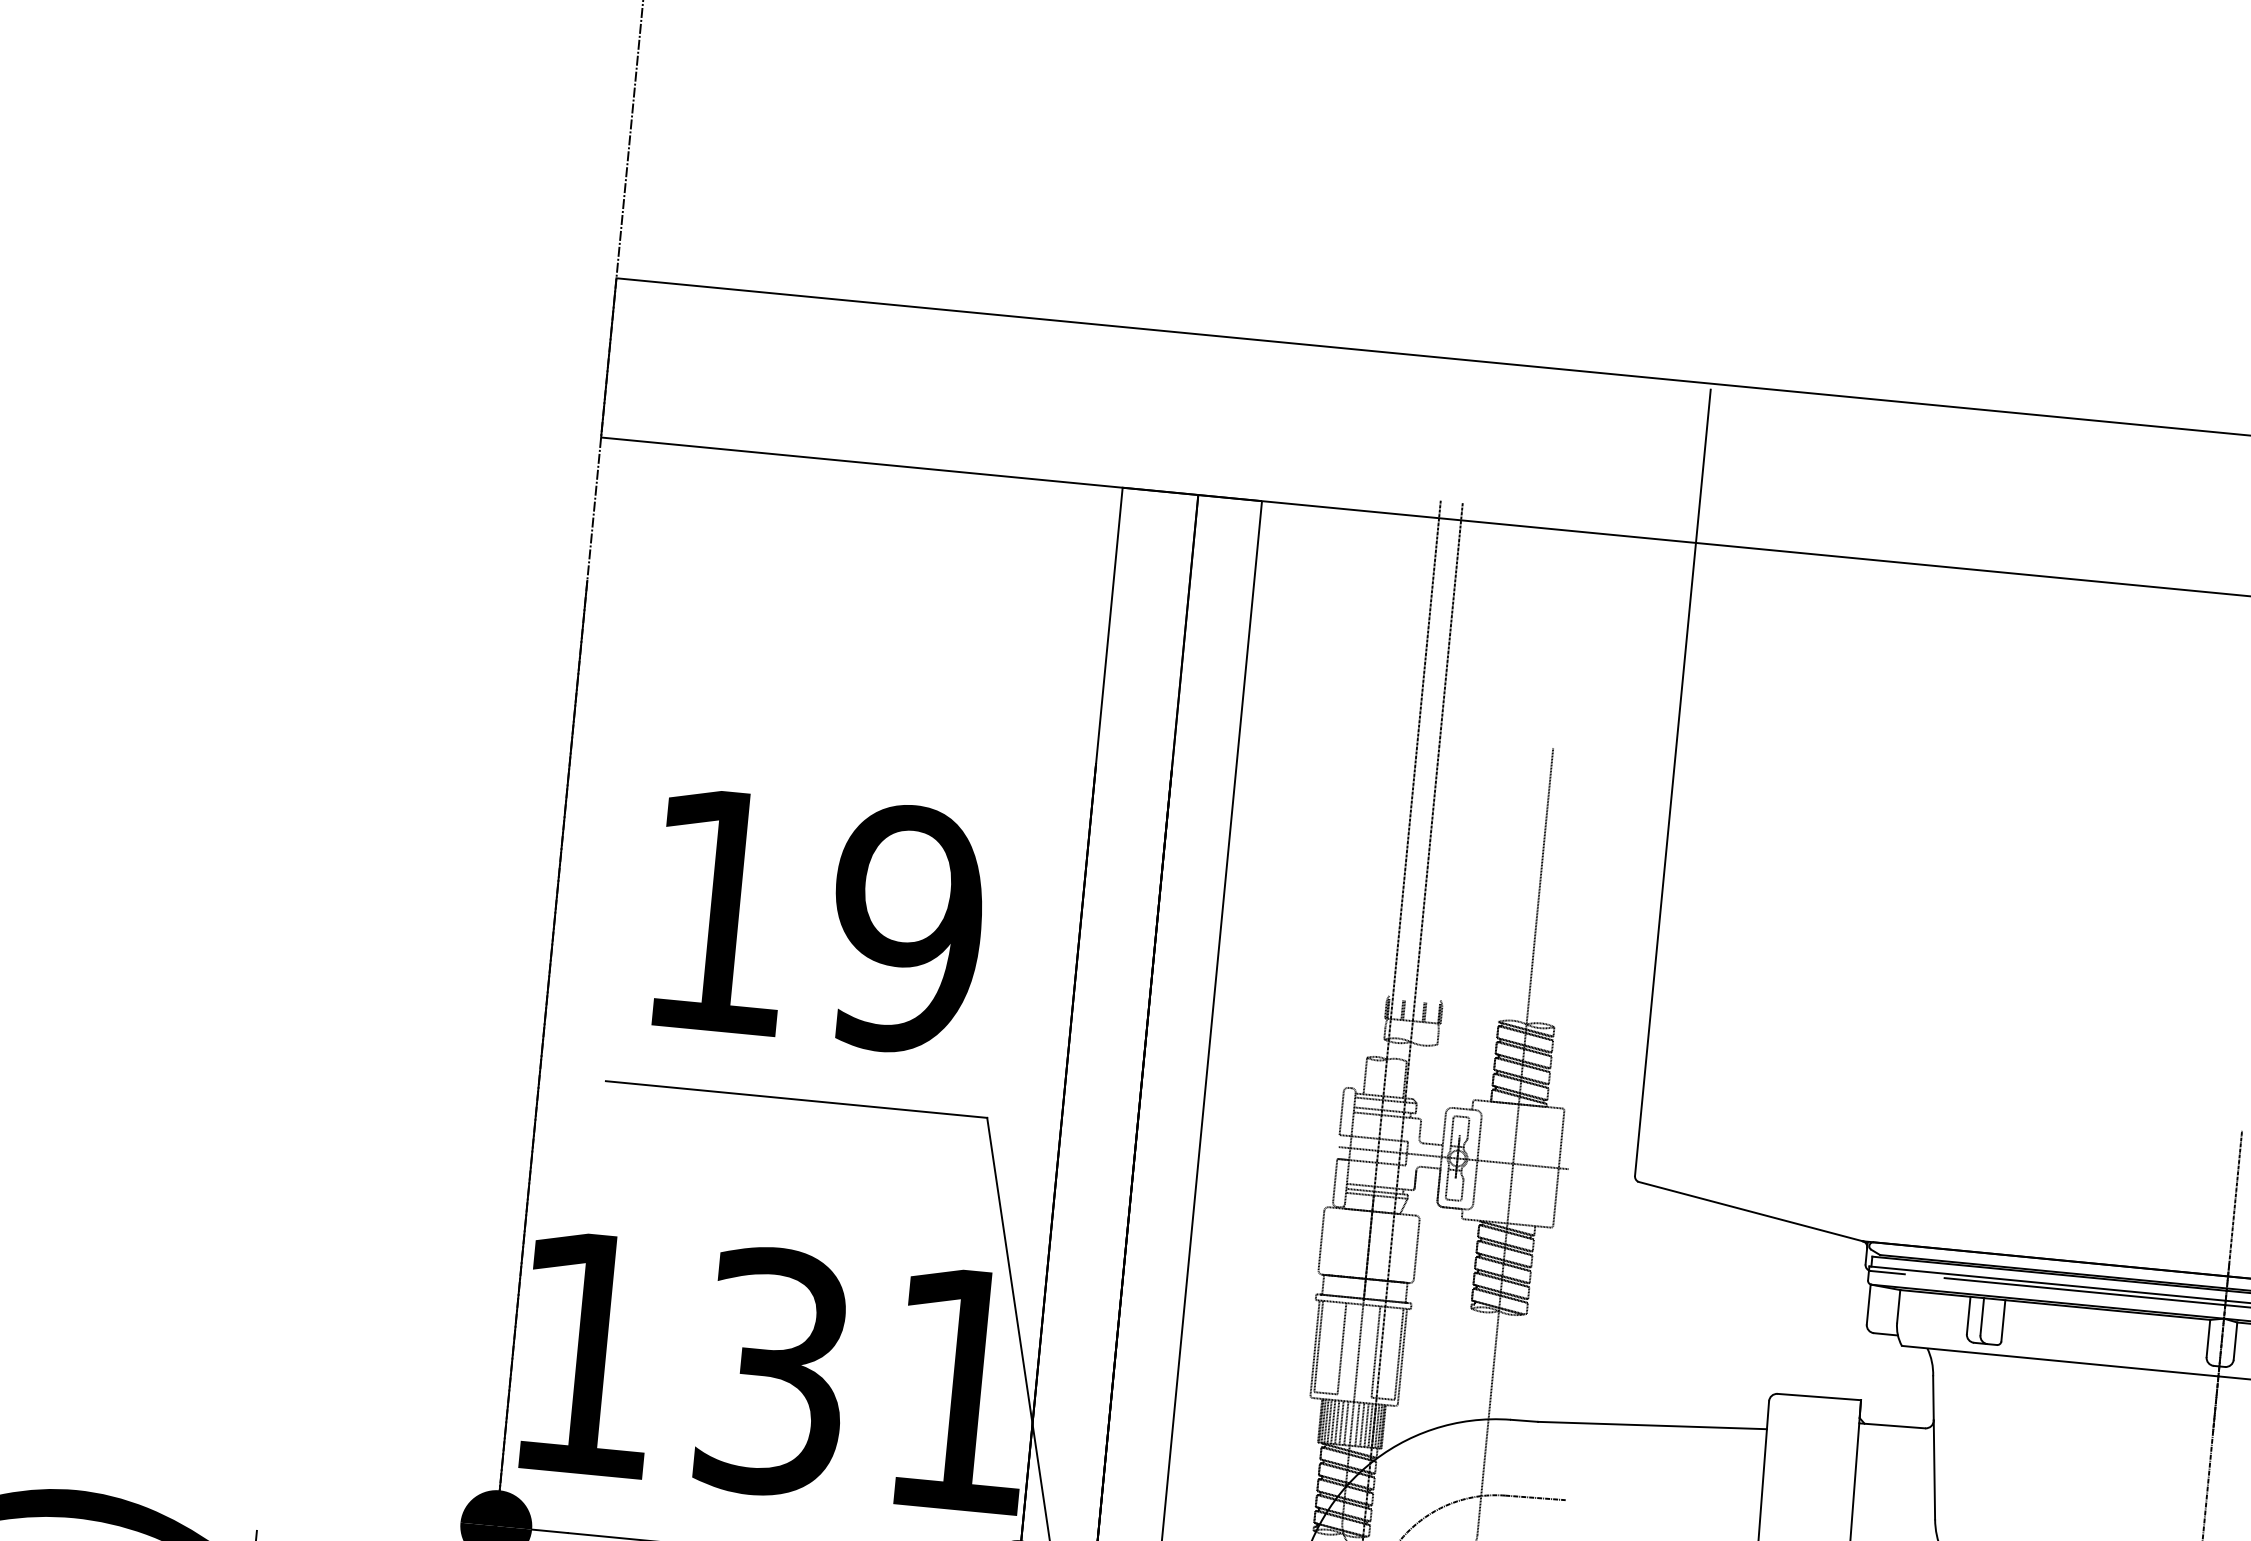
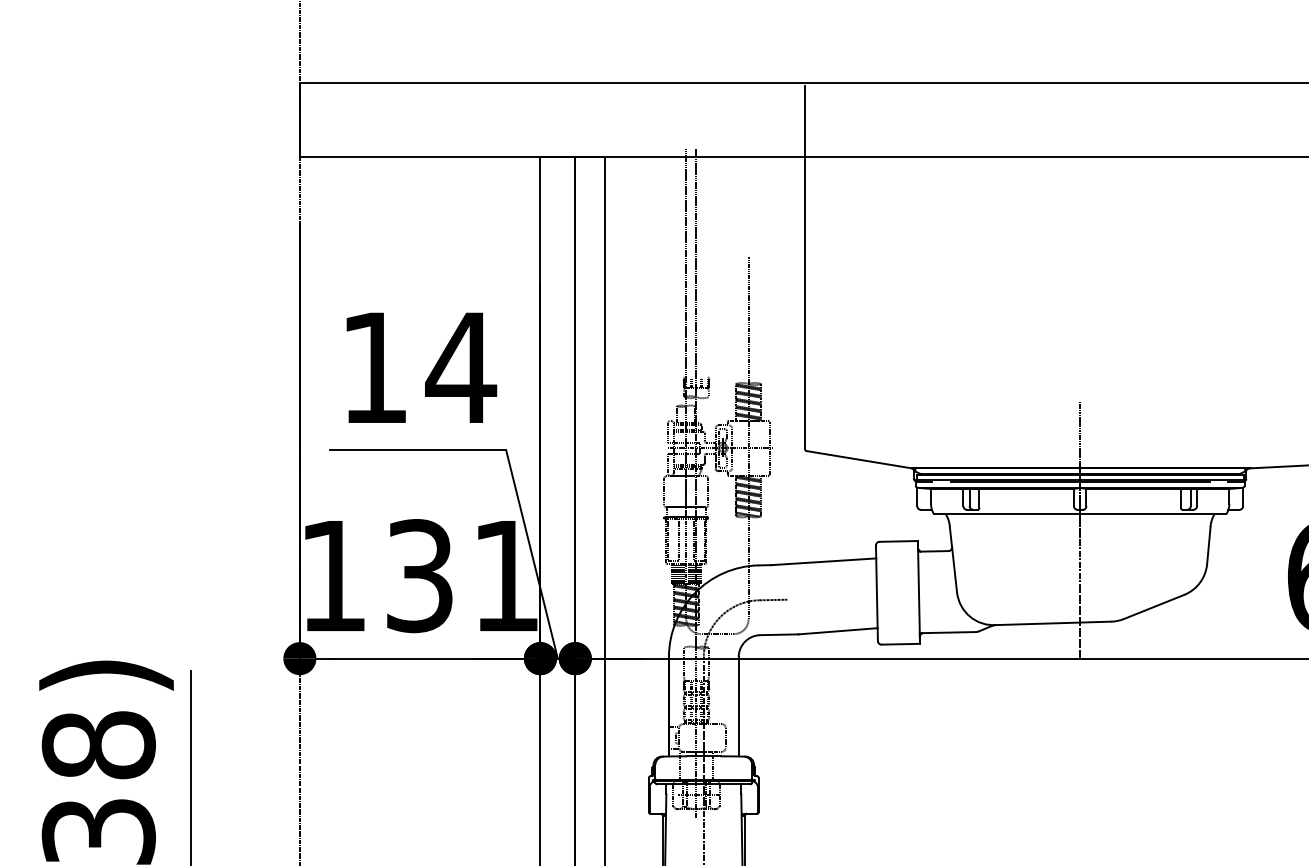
text: (907, 928) -> (461, 367), 19 -> 14

